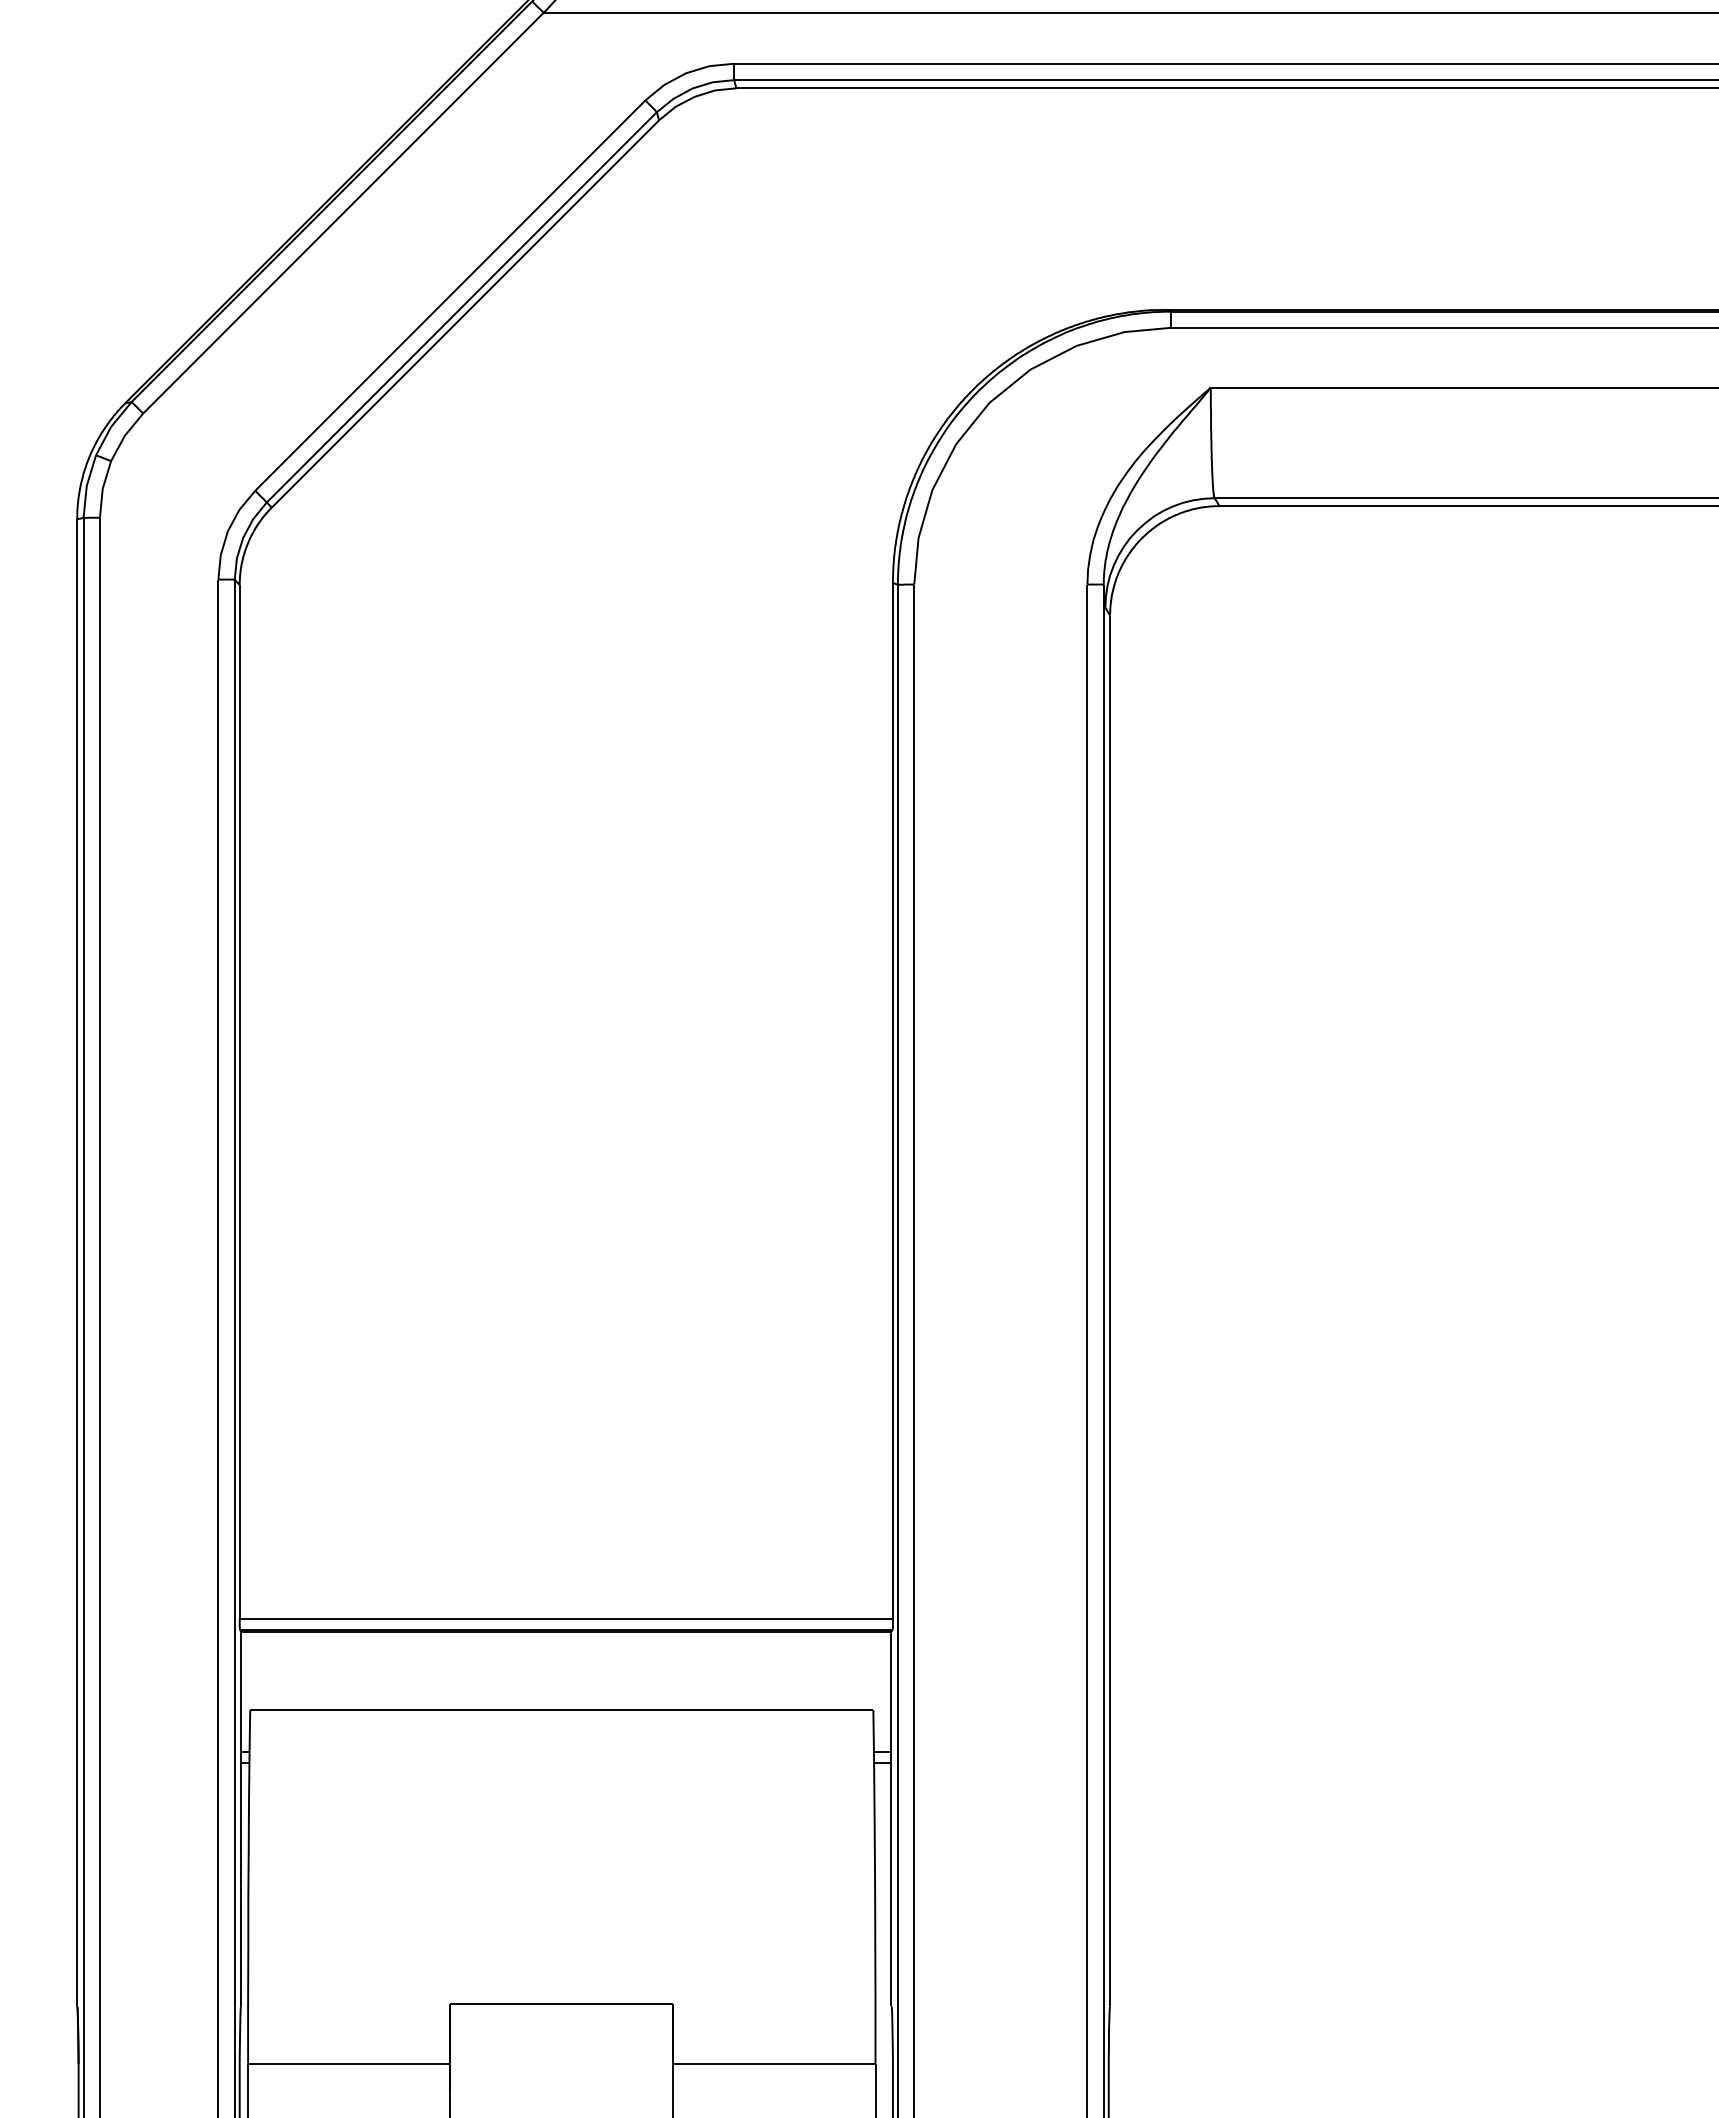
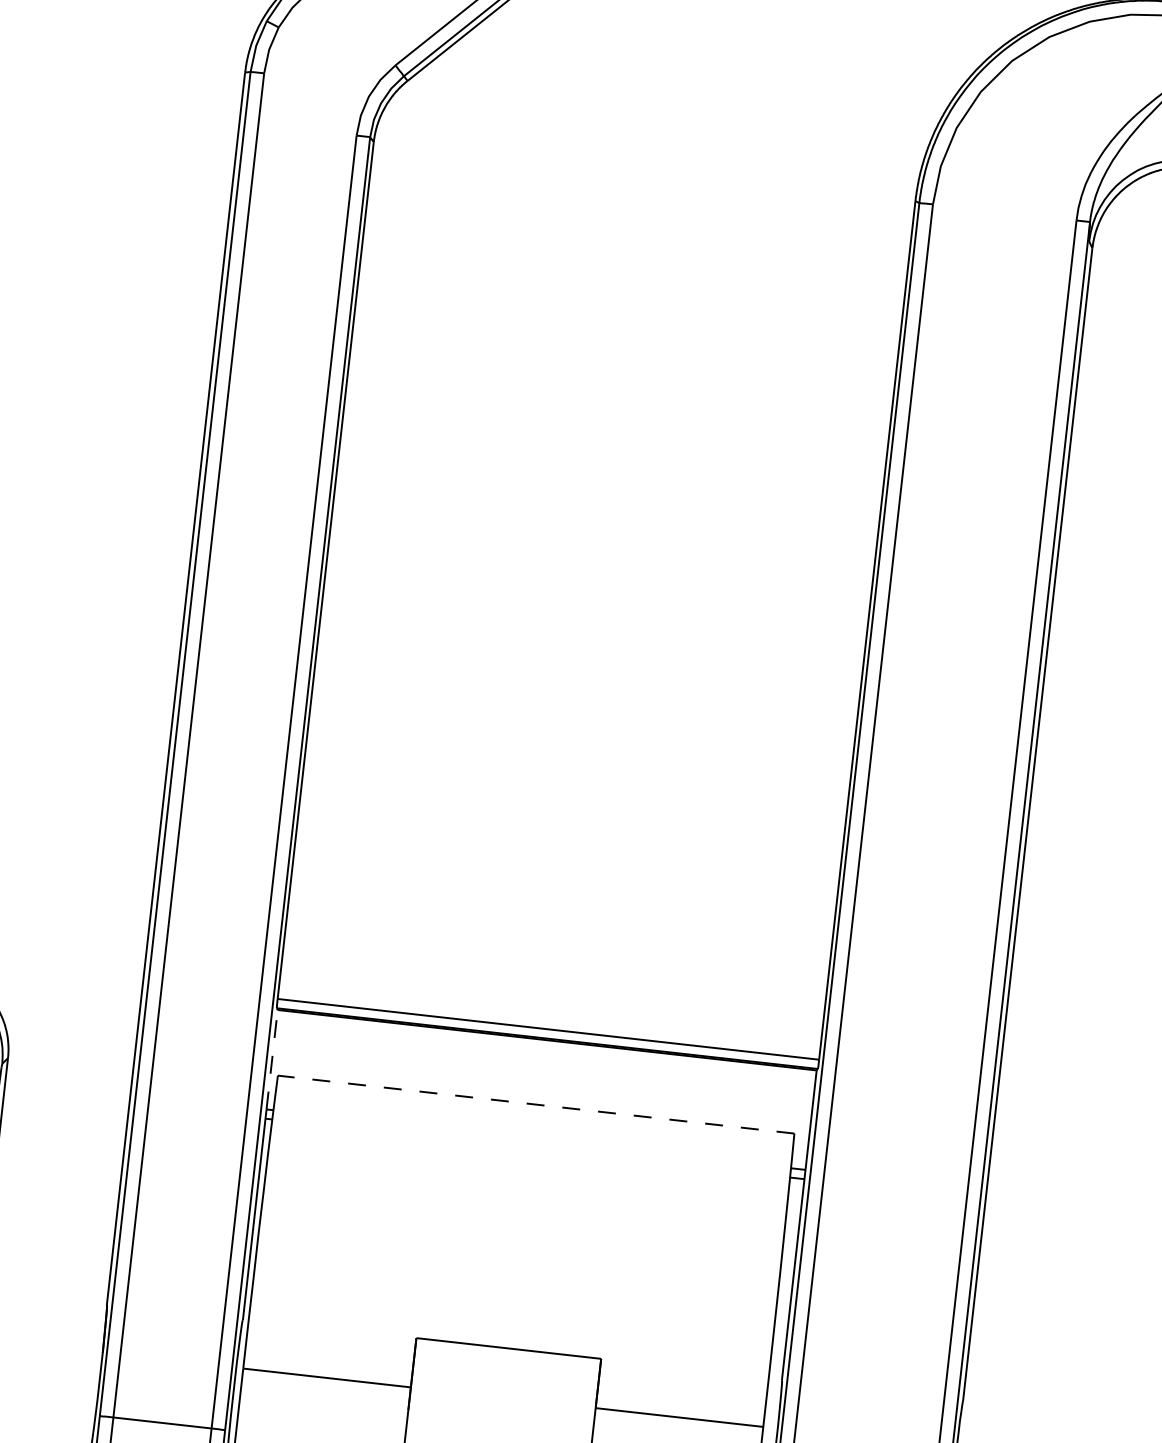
line: (241, 1691) -> (272, 1059), solid -> dashed
line: (561, 1710) -> (535, 1104), solid -> dashed

